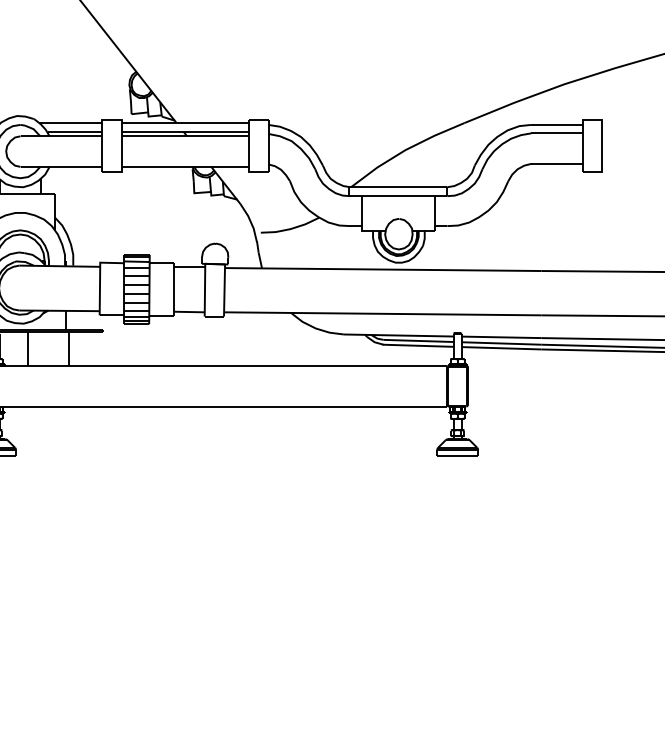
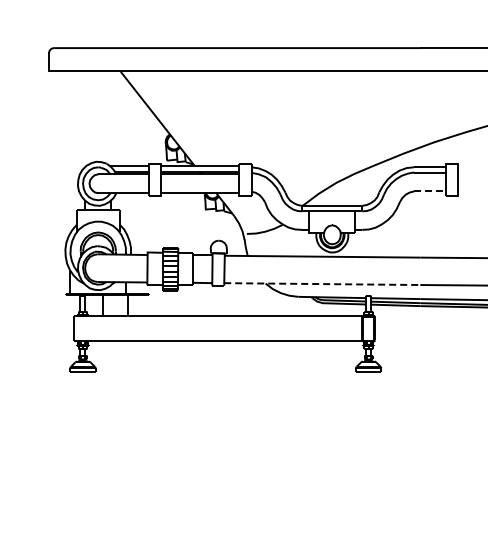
line: (557, 164) -> (430, 191), solid -> dashed
line: (383, 314) -> (322, 284), solid -> dashed

